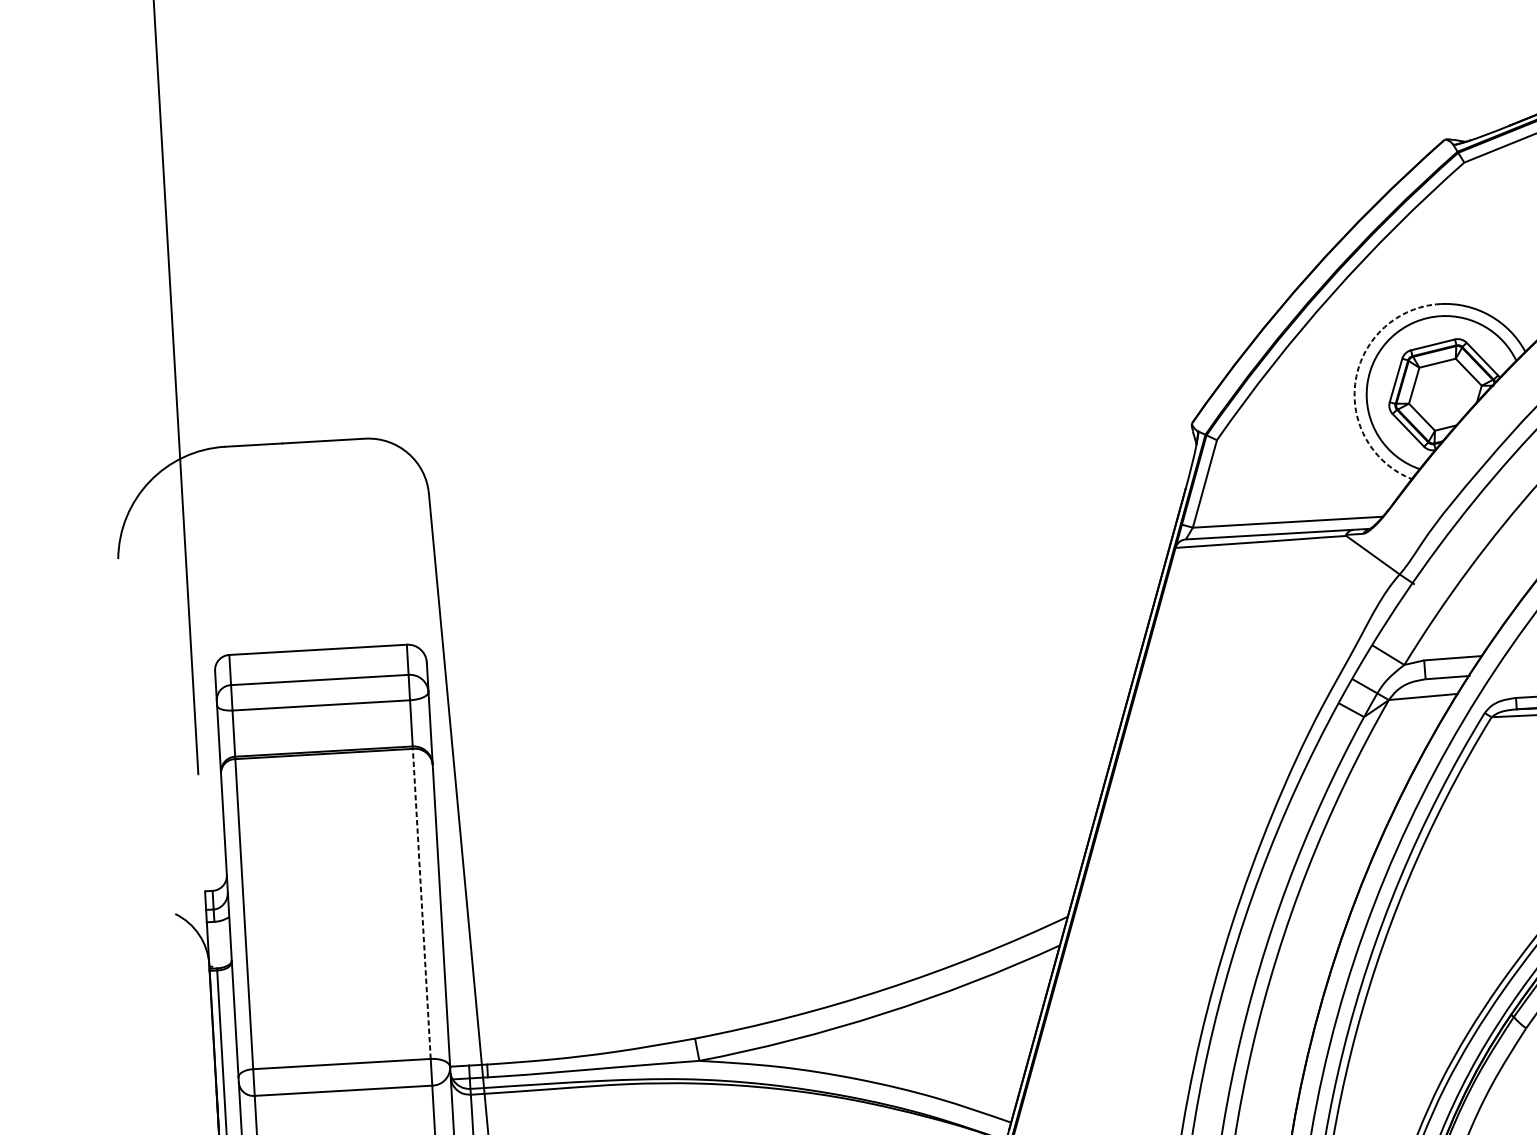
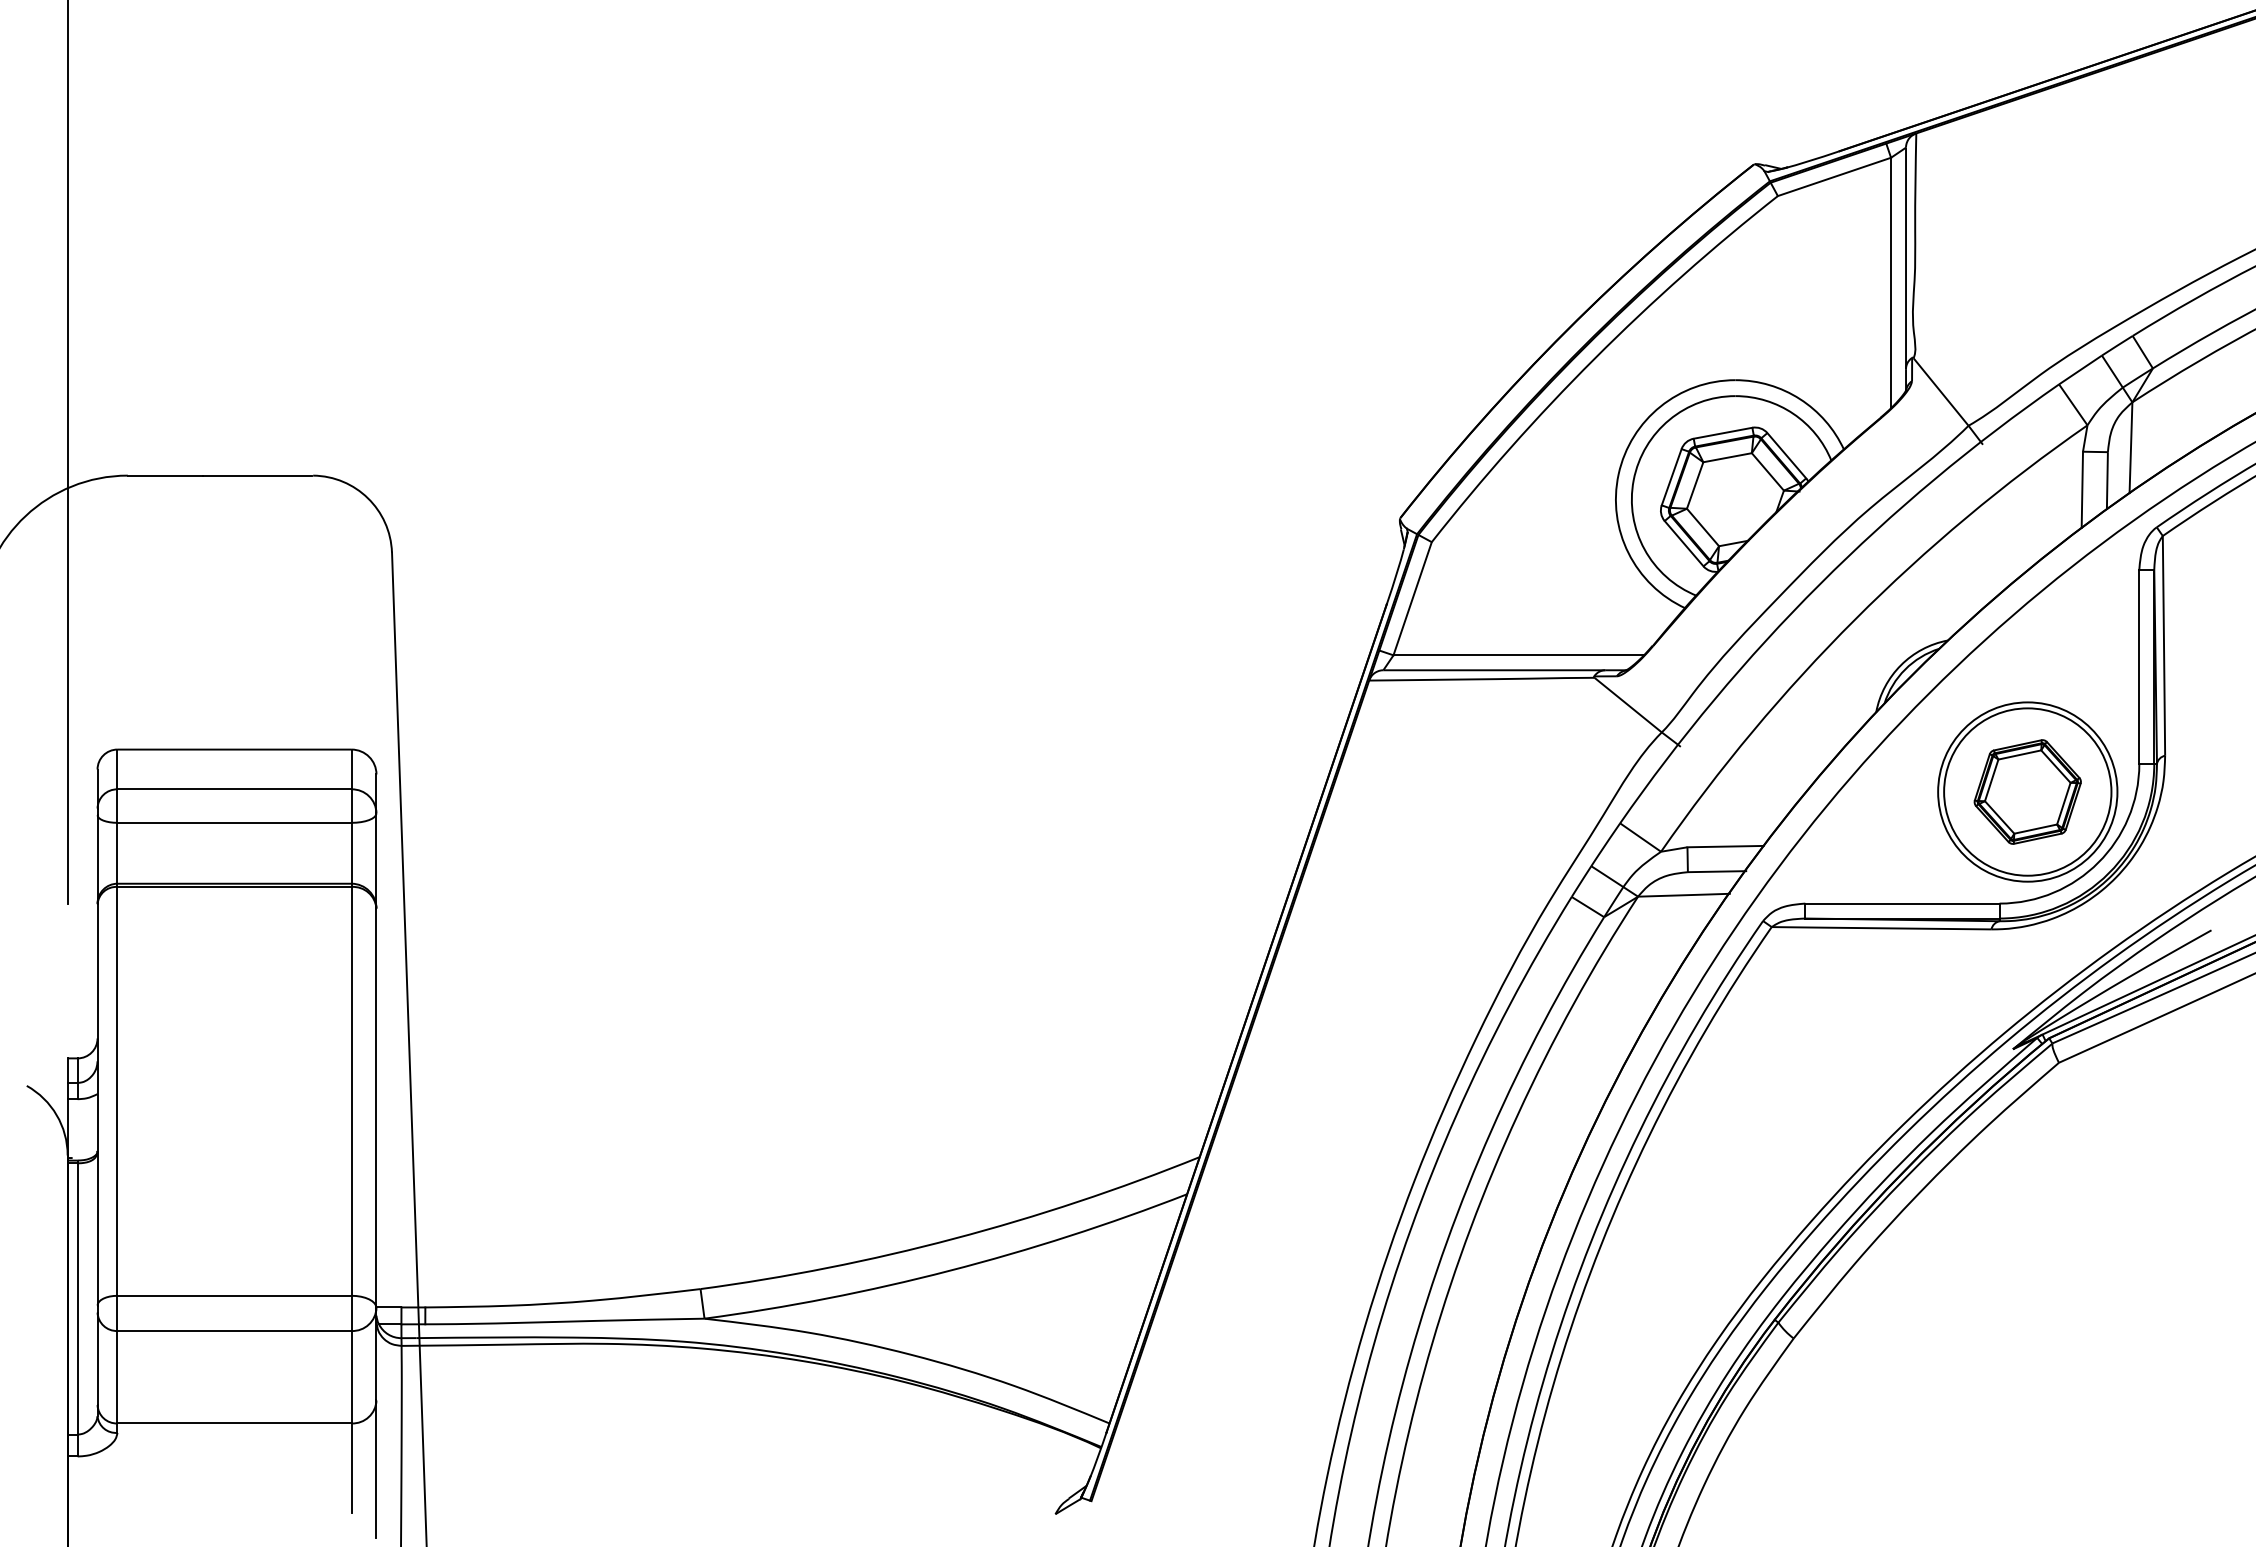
arc: (1355, 380) -> (1618, 474), dashed -> solid
line: (421, 903) -> (351, 1090), dashed -> solid

